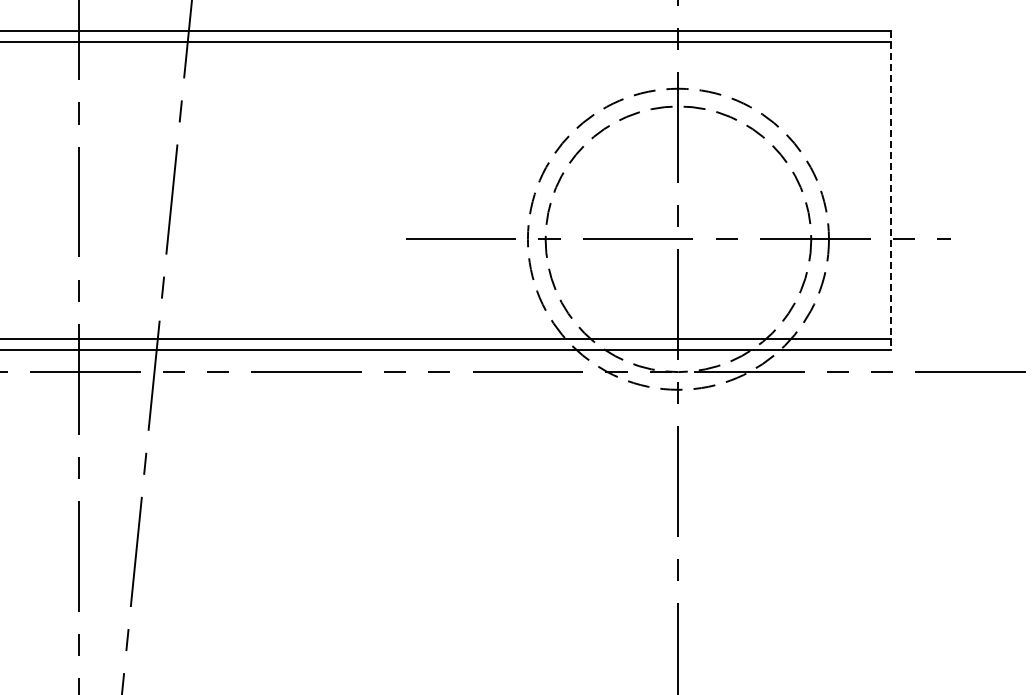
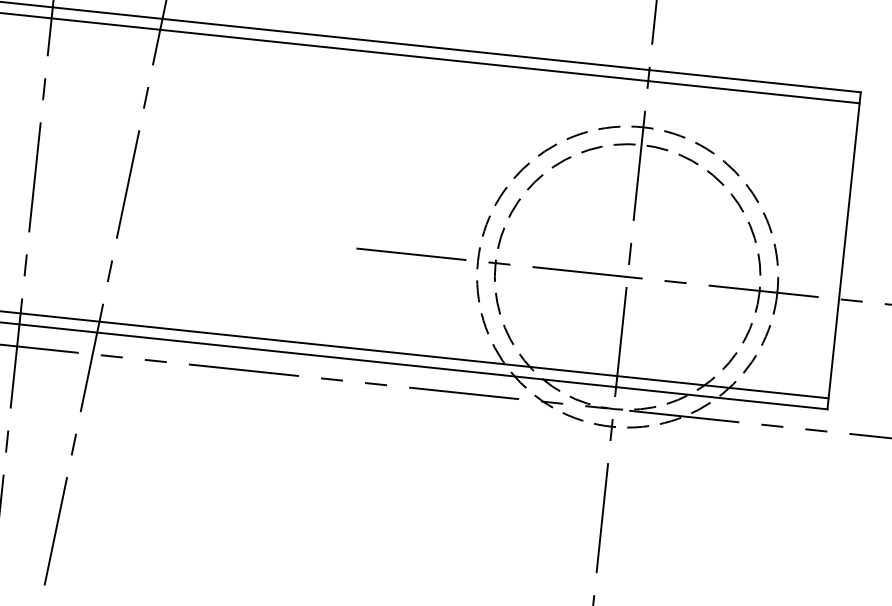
line: (890, 191) -> (843, 251), dashed -> solid

